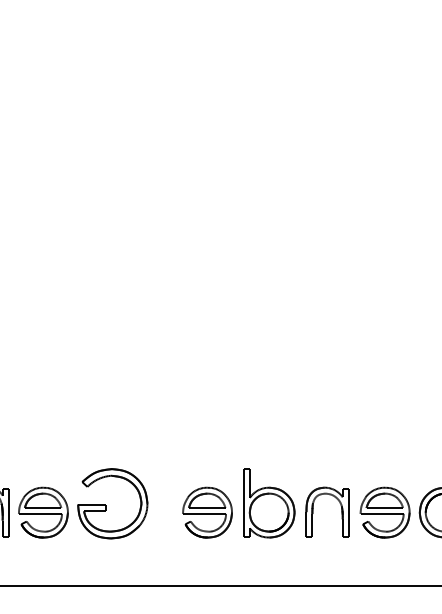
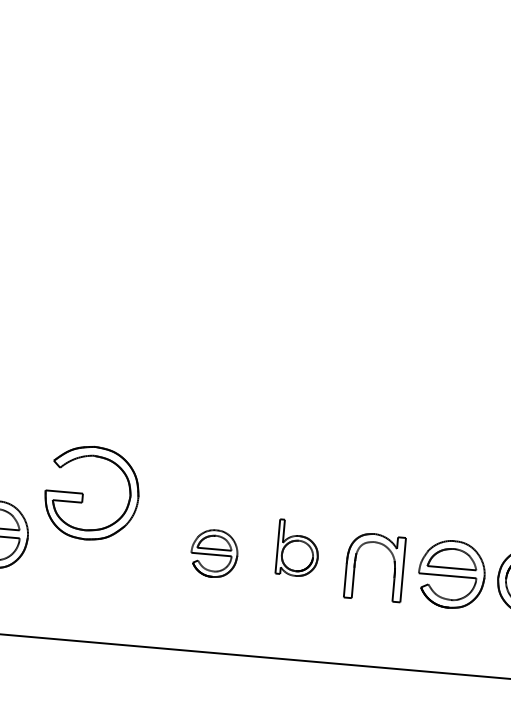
part: (269, 503) -> (298, 548), size x0.6
part: (106, 505) -> (83, 494), moved
part: (207, 512) -> (214, 553), size x0.7

